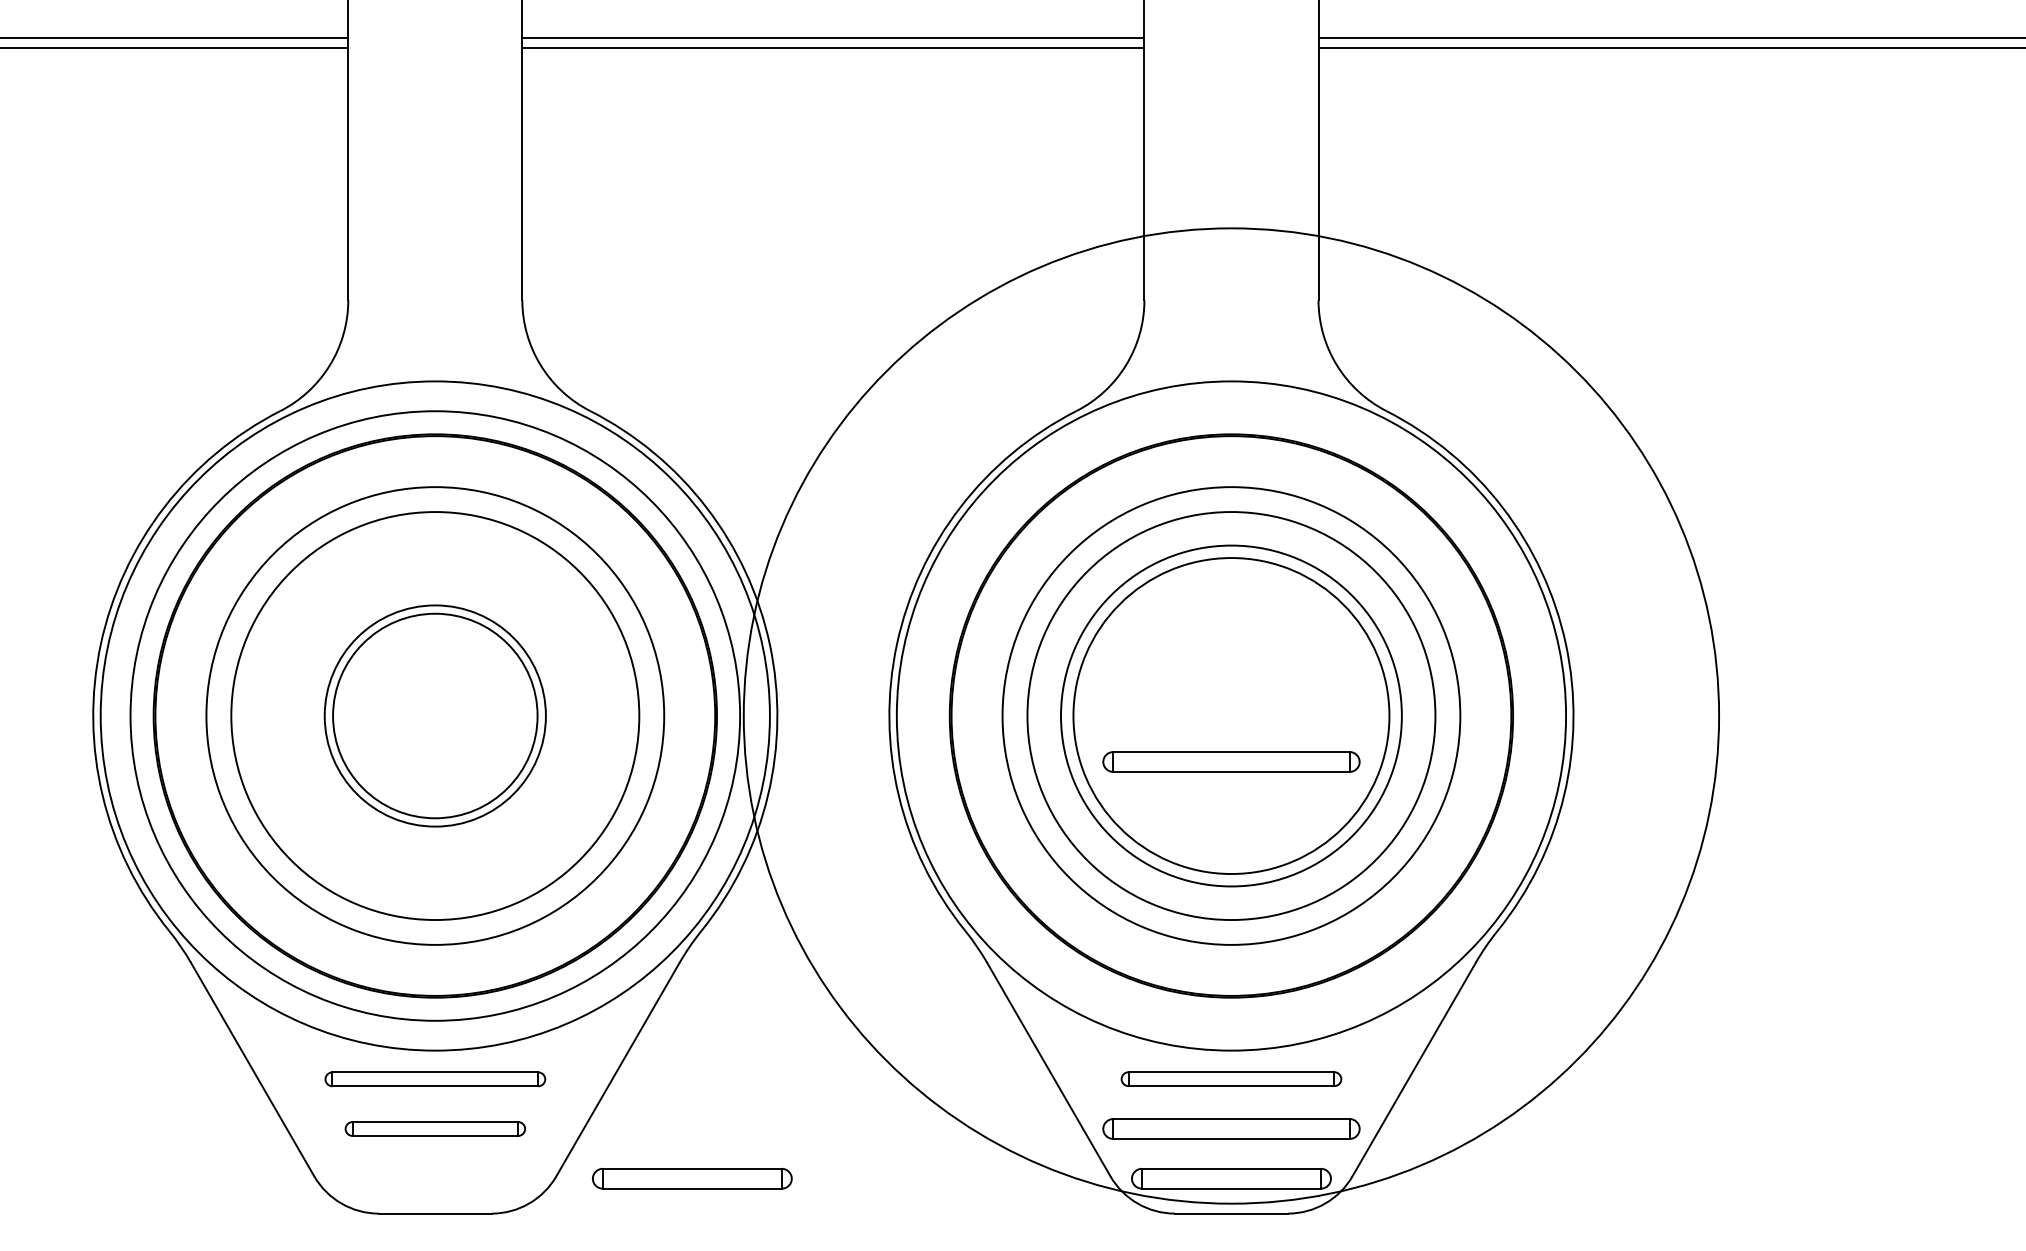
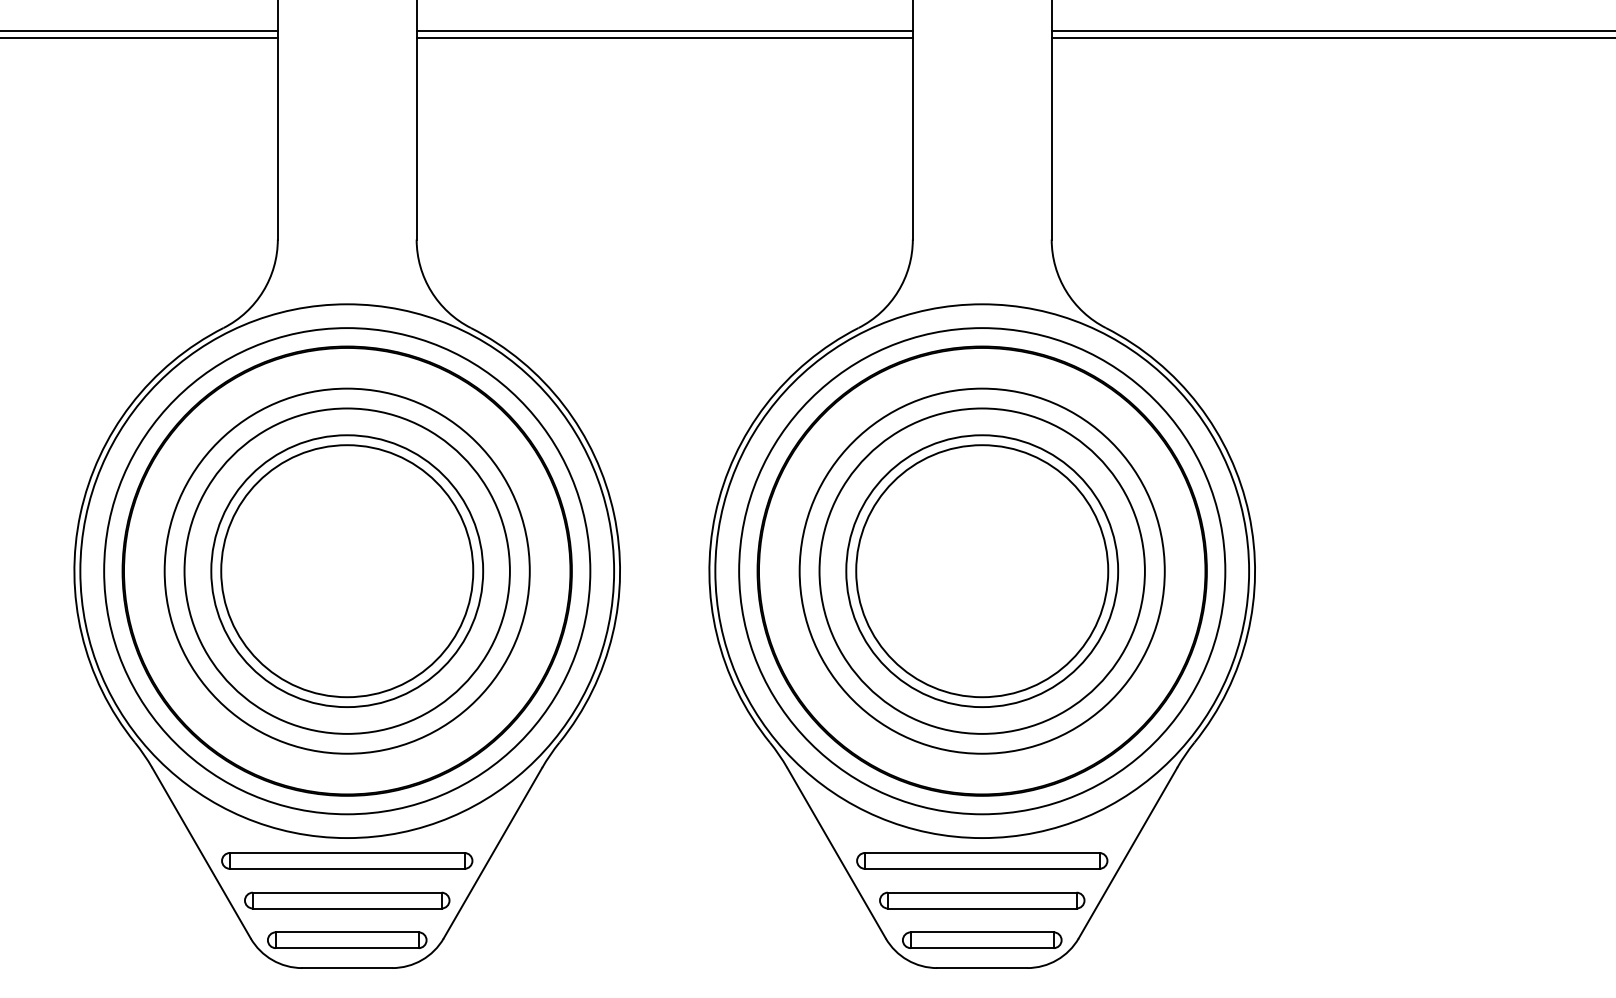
circle: (434, 715) -> (346, 570), size x1.67
circle: (1231, 715) -> (982, 570), size x0.62
circle: (435, 716) -> (347, 571), size x1.43
part: (1231, 761) -> (982, 607), removed
part: (1231, 1078) -> (982, 860), size x1.43
part: (435, 1079) -> (347, 861), size x1.43
part: (435, 1128) -> (347, 900), size x1.43
part: (692, 1178) -> (347, 940), moved

